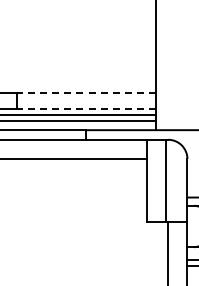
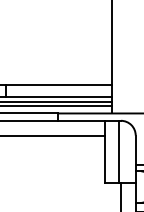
line: (86, 92) -> (58, 84), dashed -> solid
line: (86, 108) -> (58, 96), dashed -> solid

